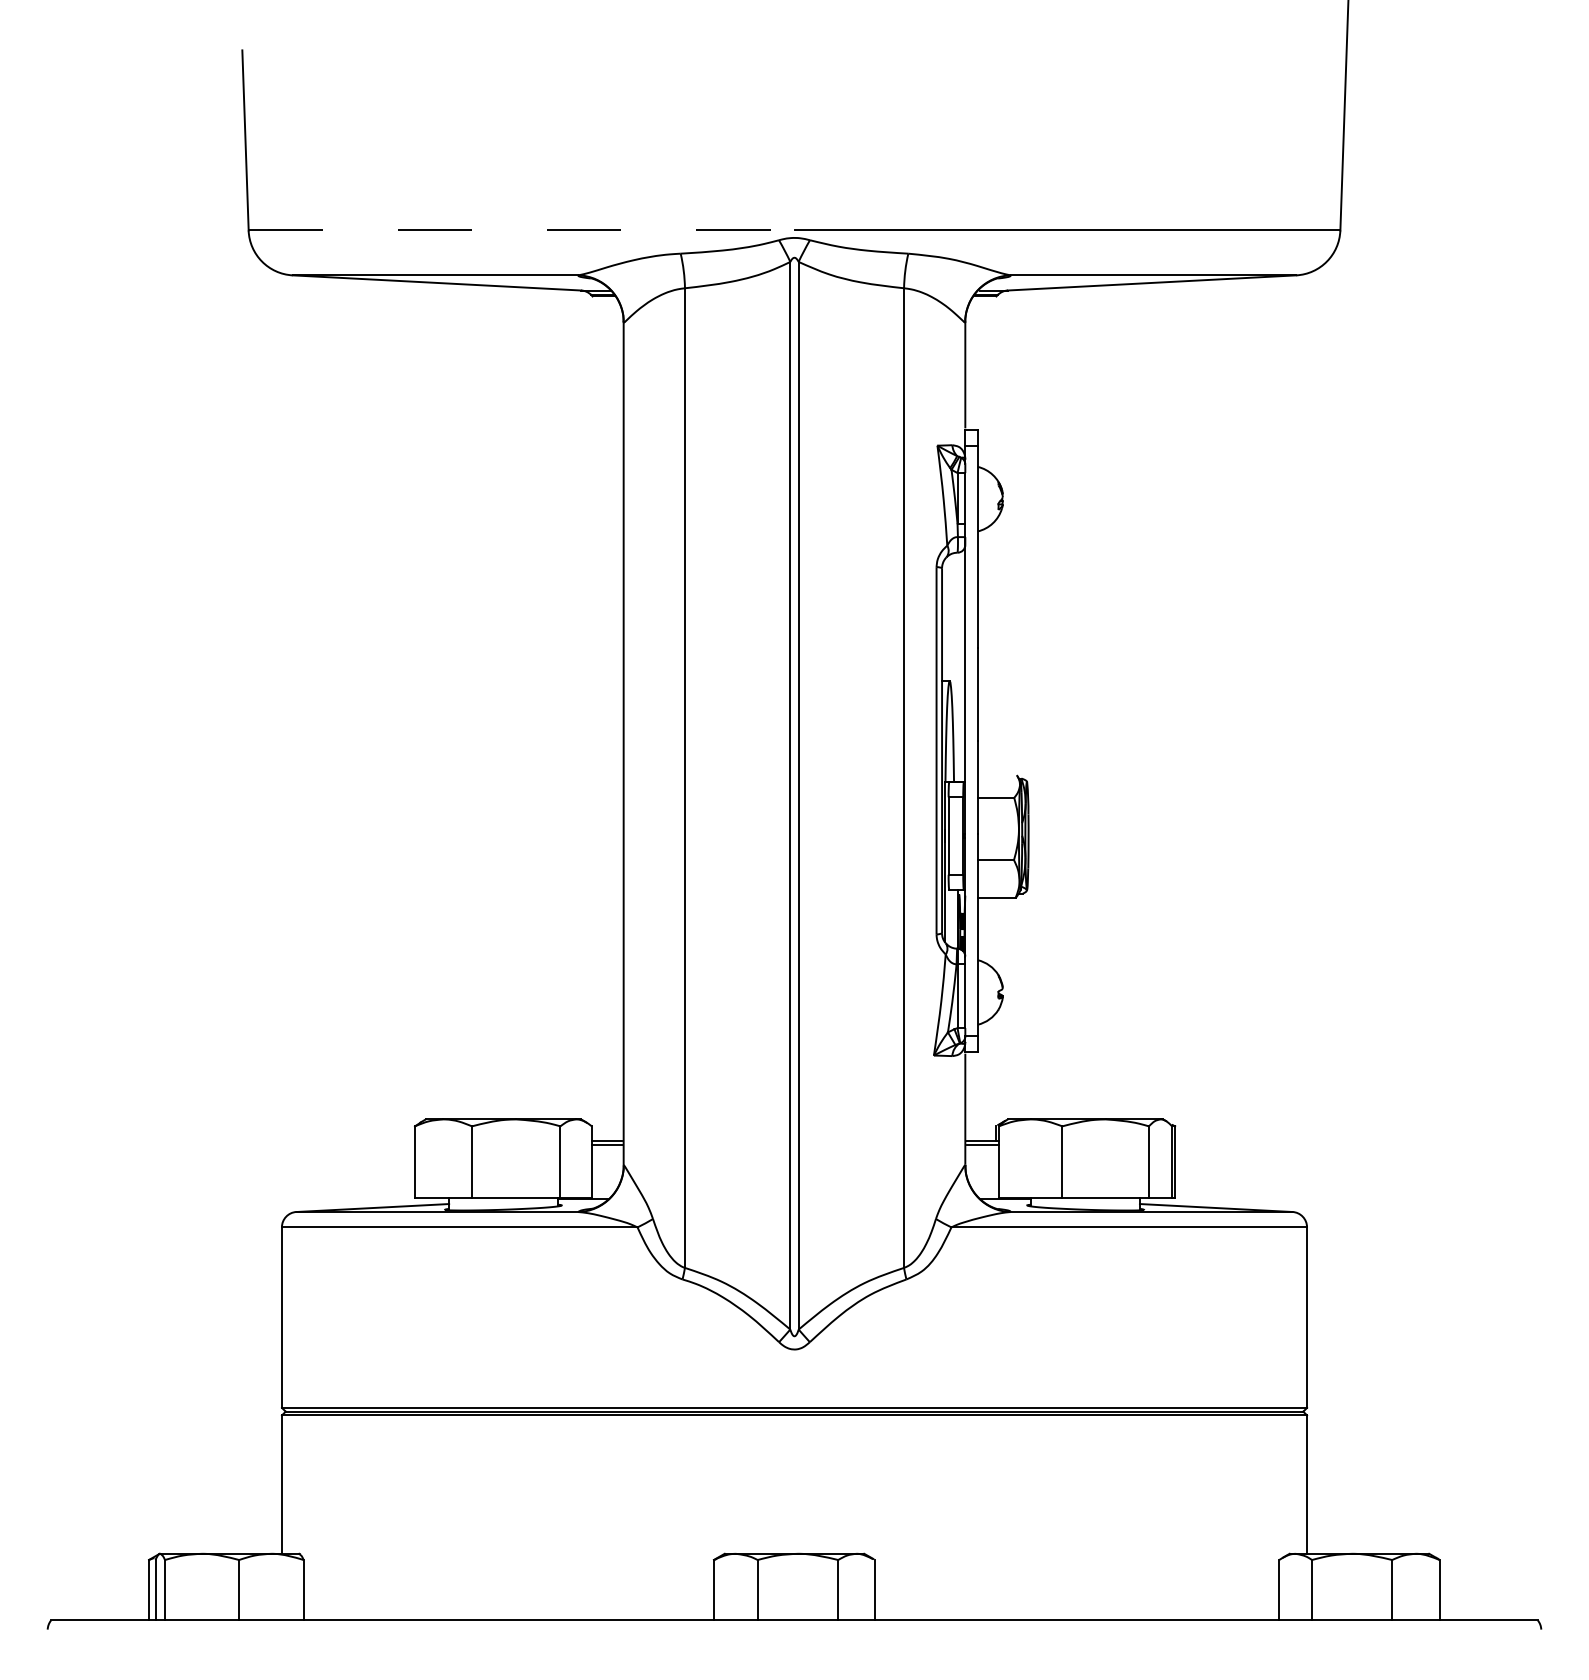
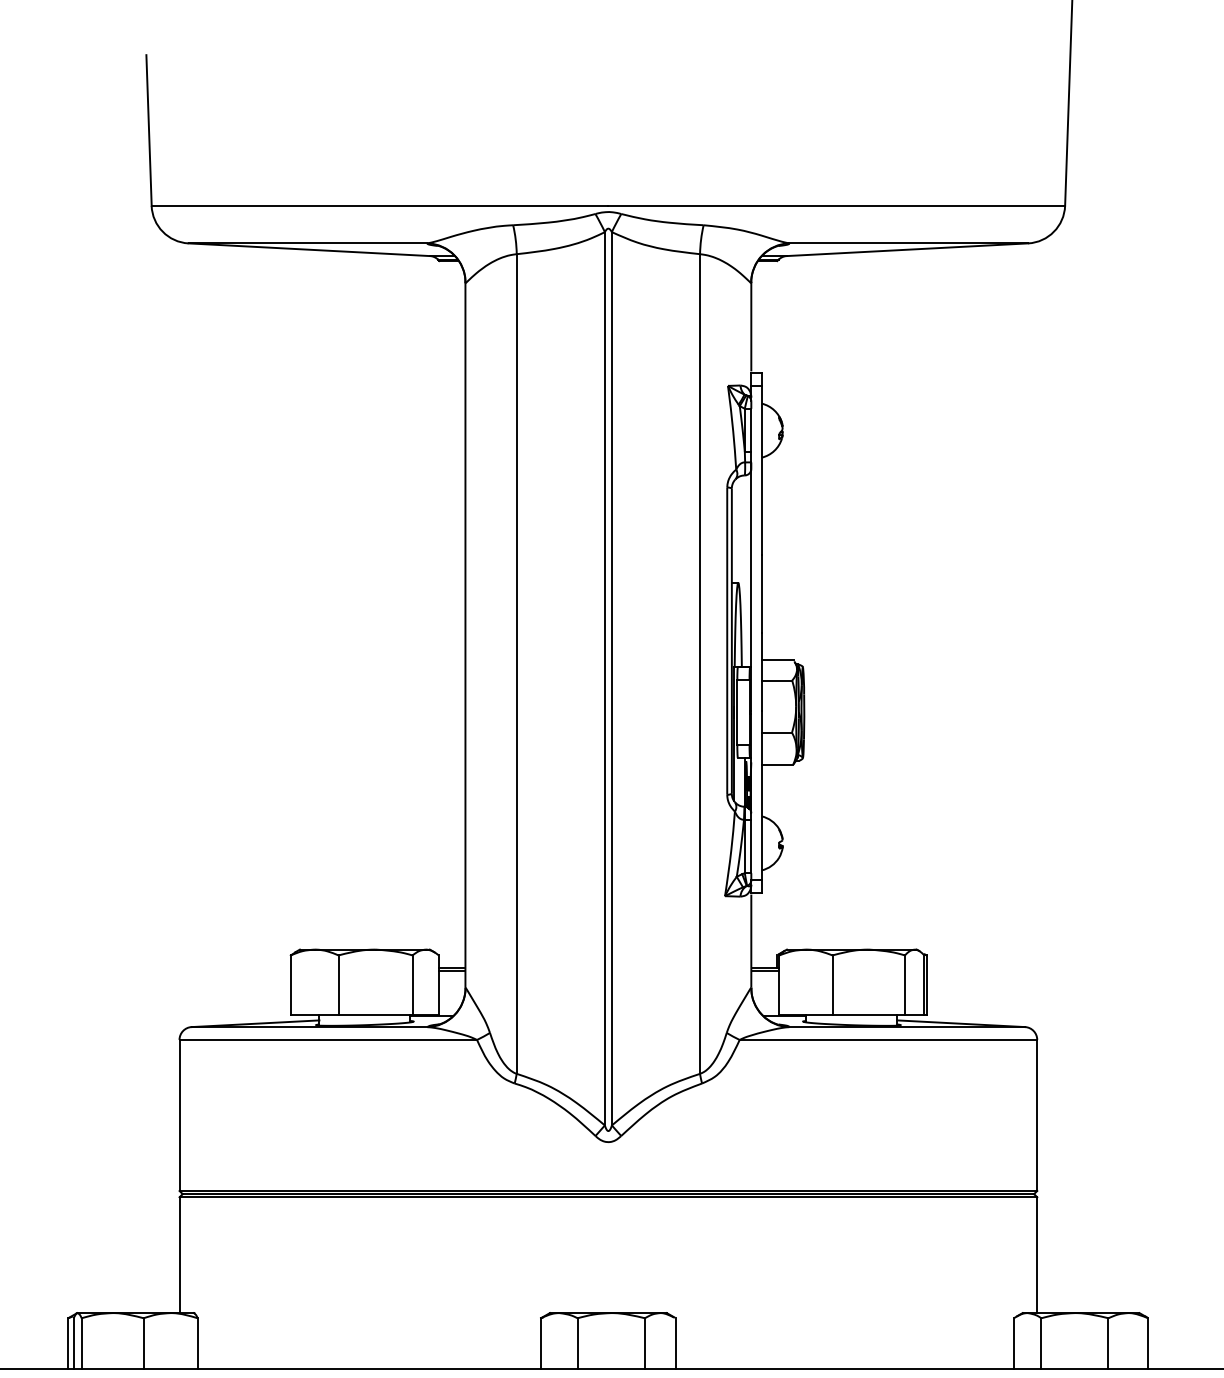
line: (521, 230) -> (379, 205), dashed -> solid
line: (996, 773) -> (777, 660), added

